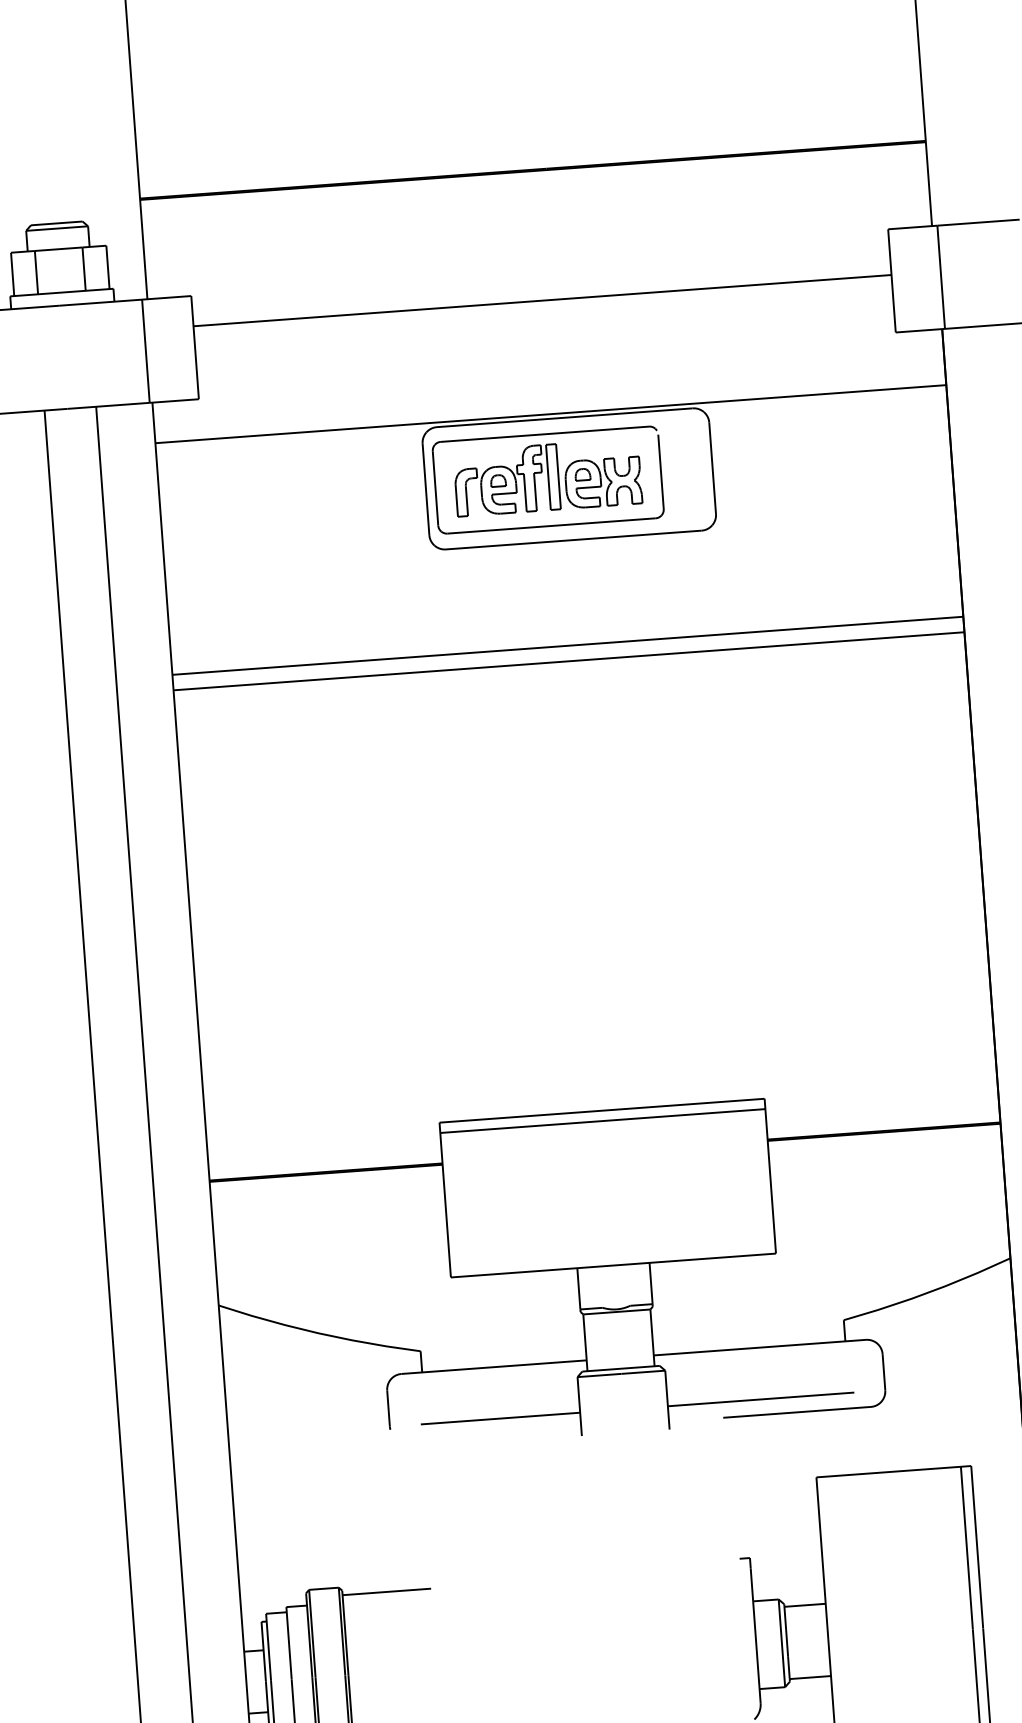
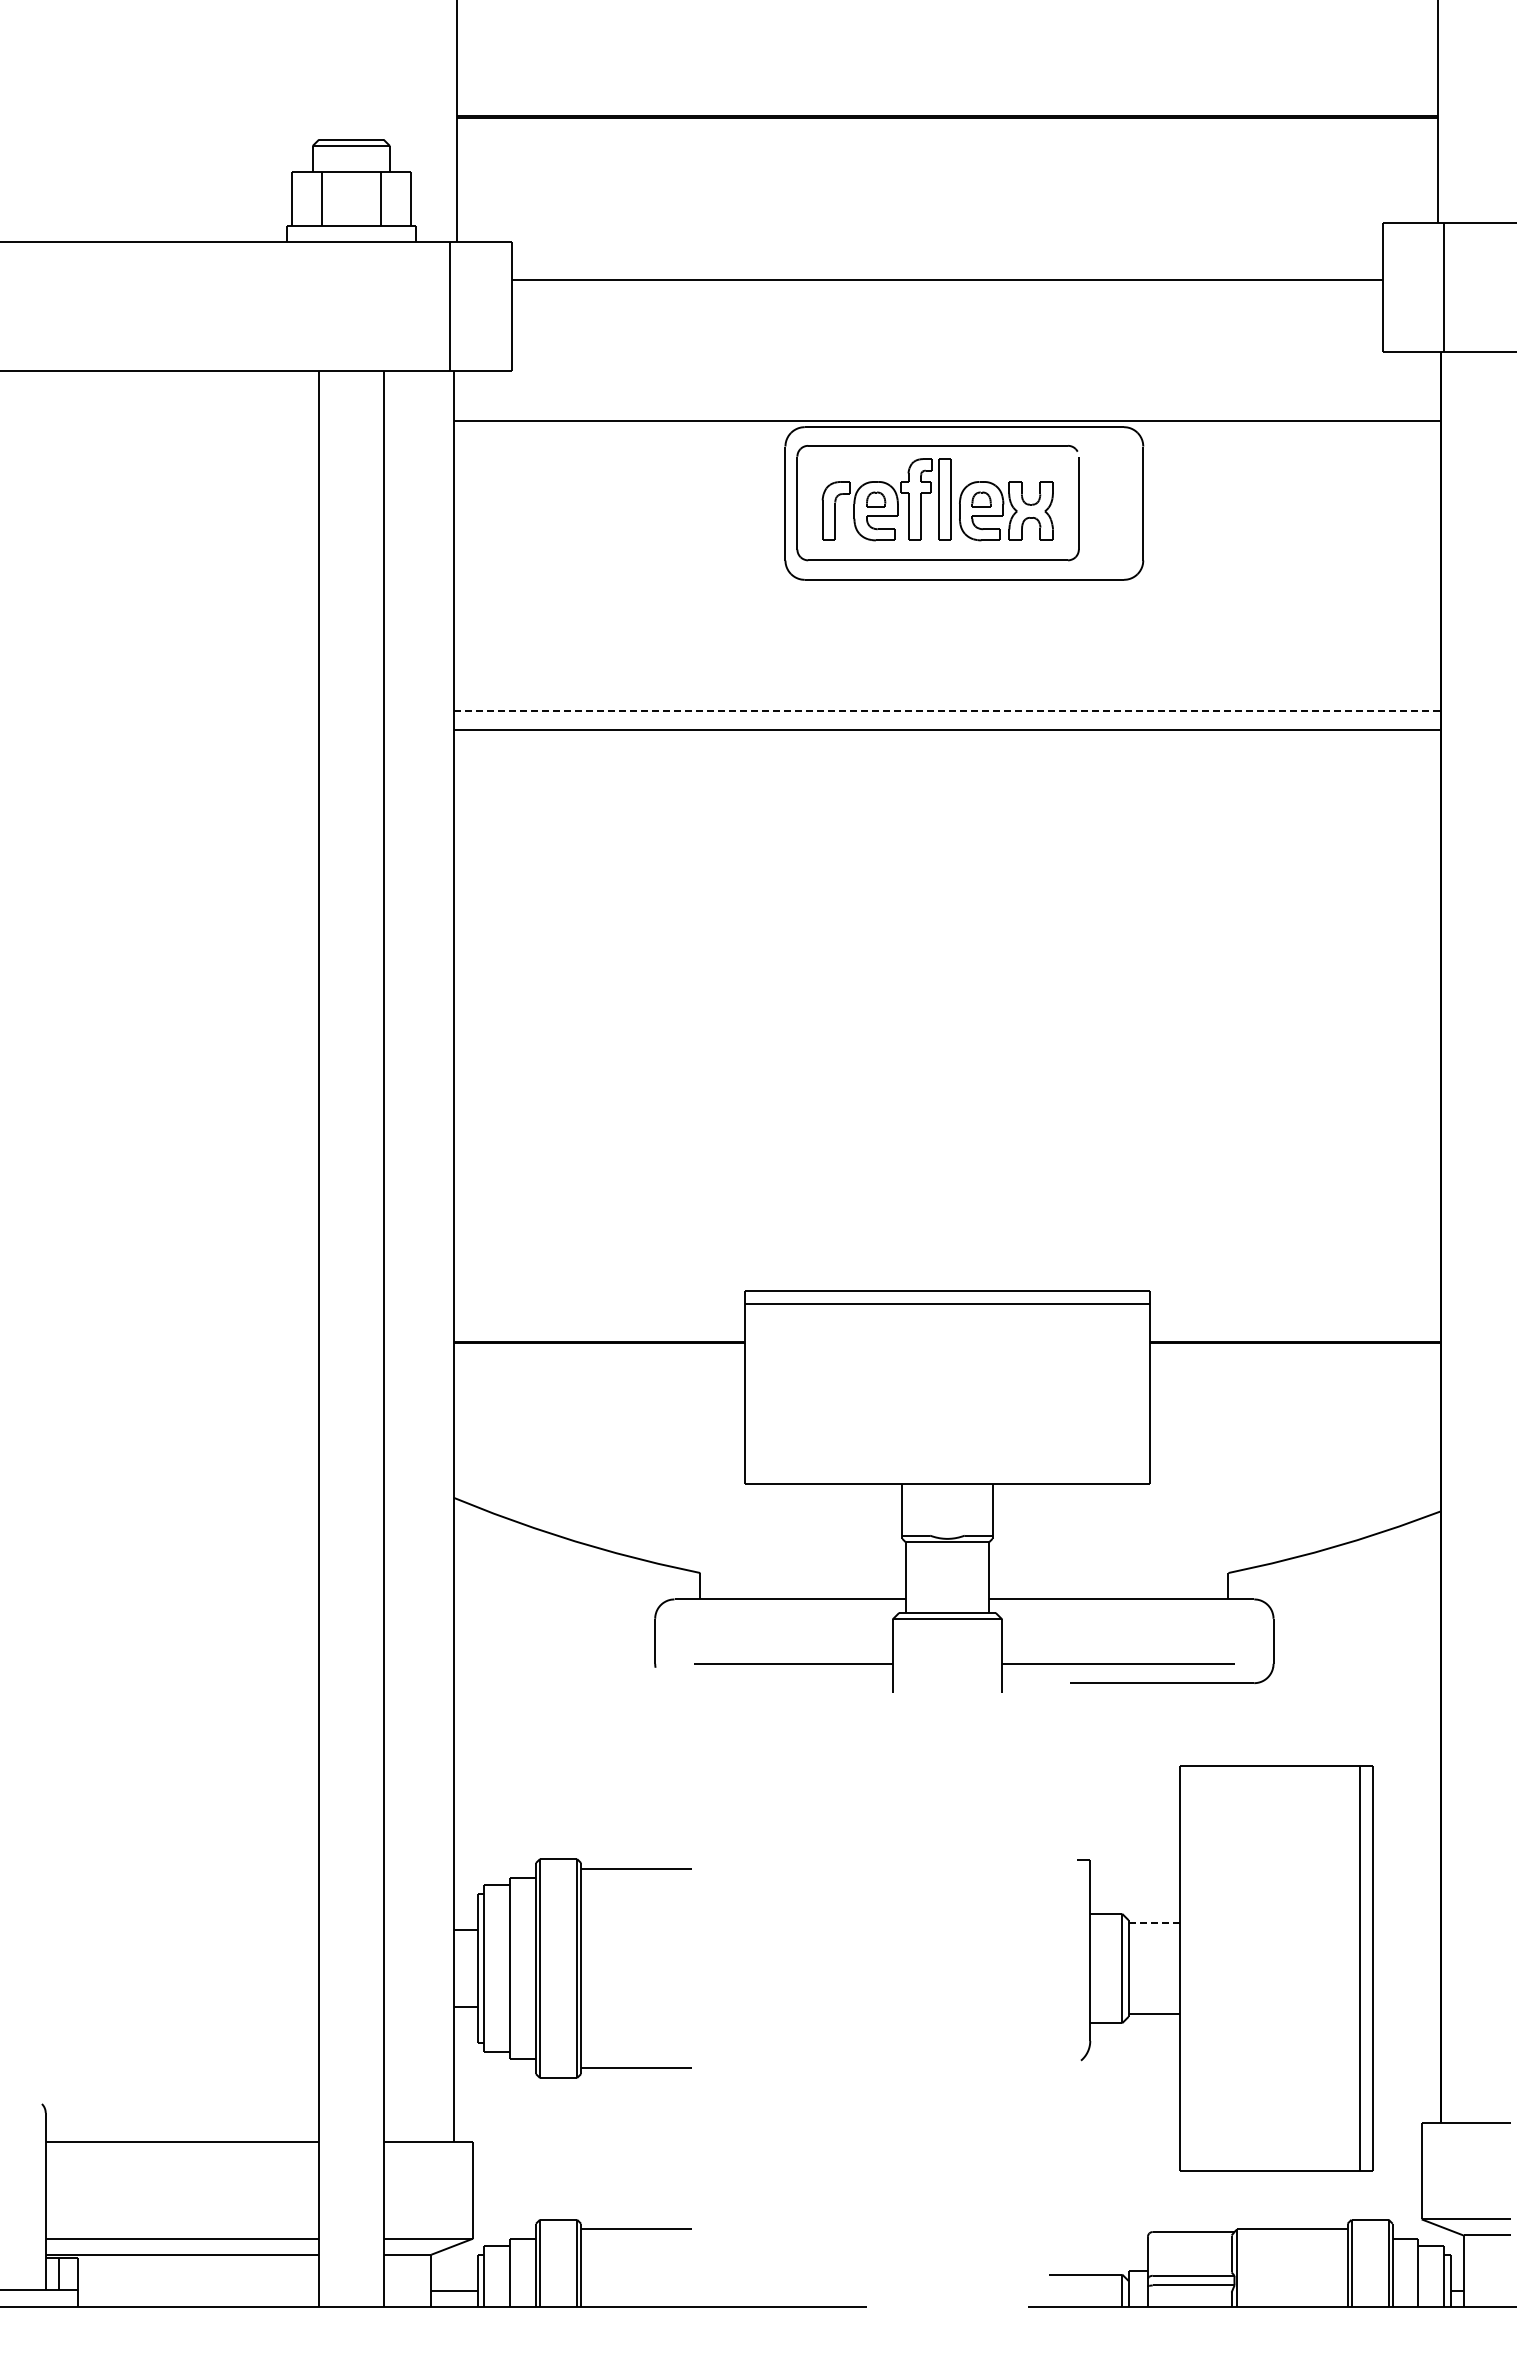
line: (567, 645) -> (947, 710), solid -> dashed
line: (805, 1605) -> (1154, 1923), solid -> dashed

